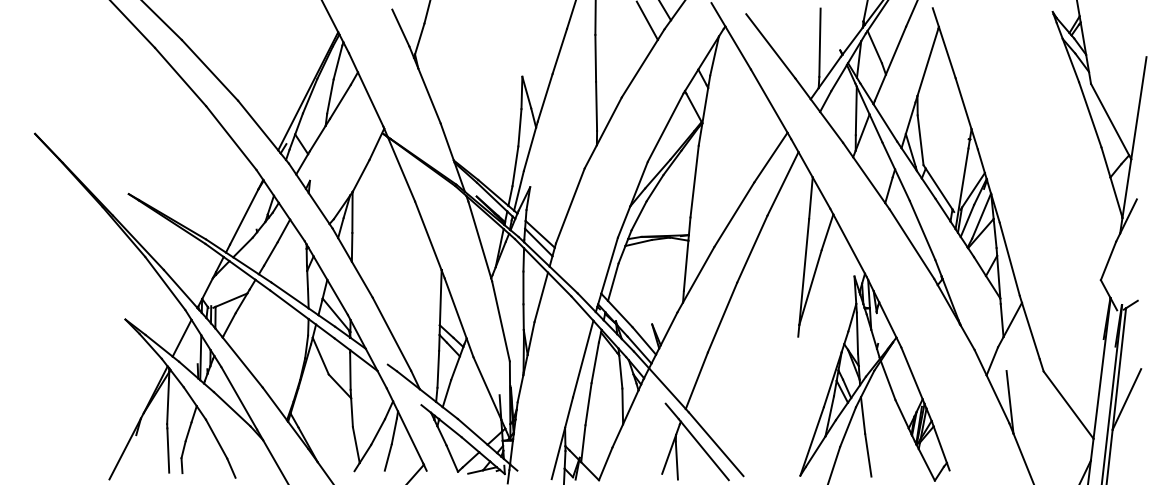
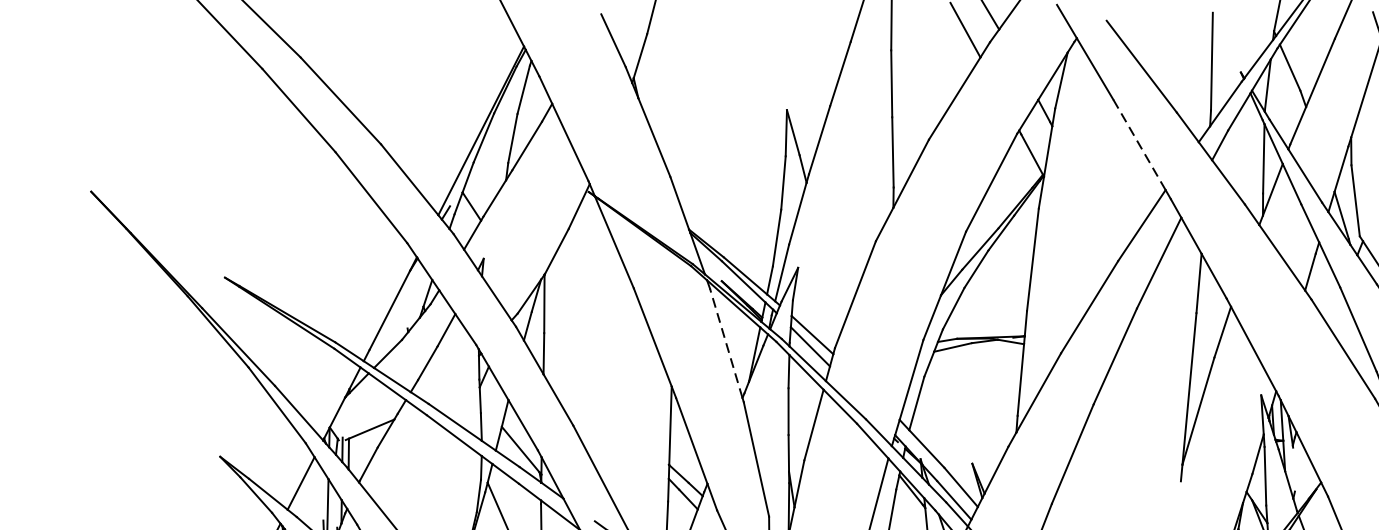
line: (769, 101) -> (1139, 145), solid -> dashed
line: (479, 240) -> (725, 343), solid -> dashed

